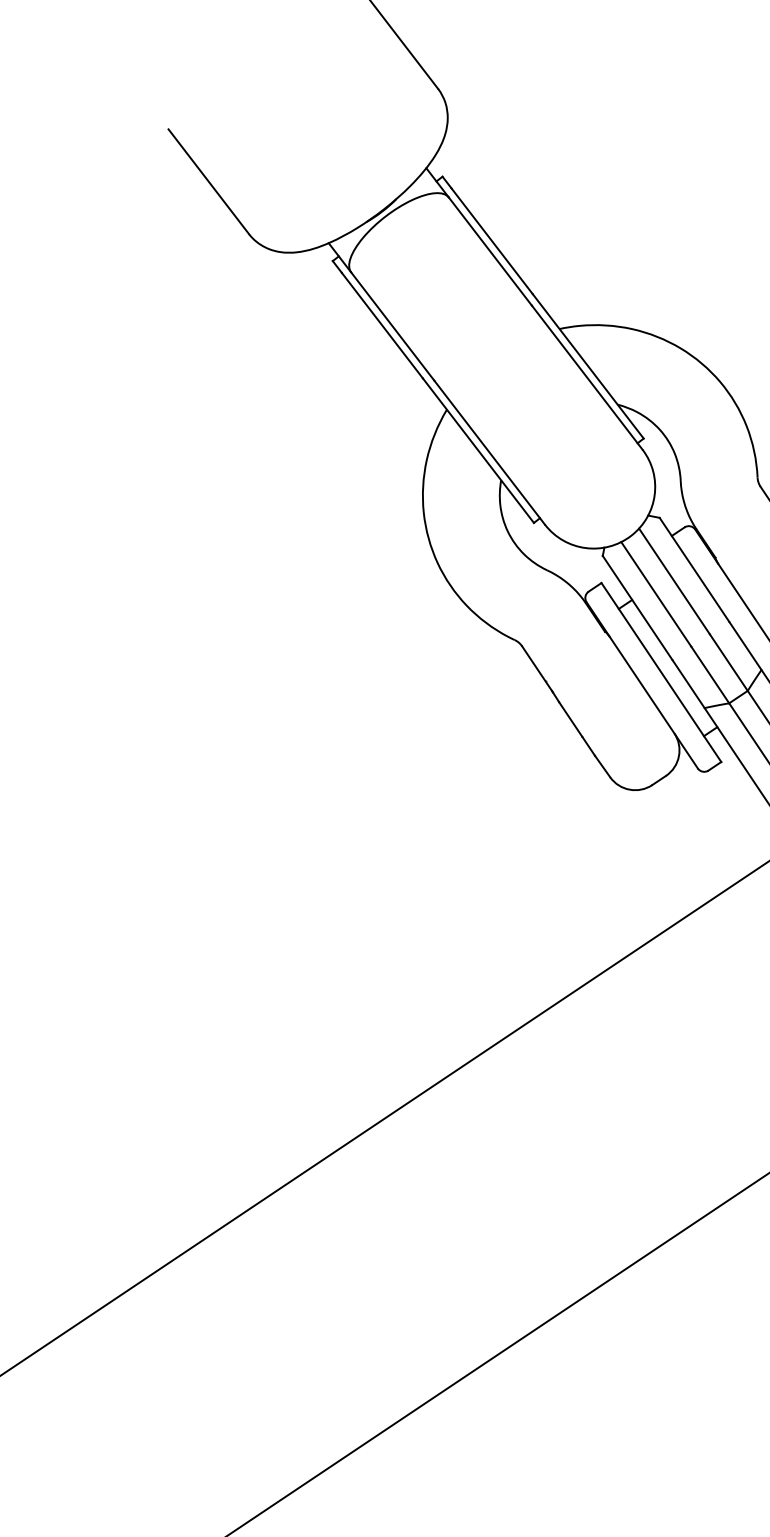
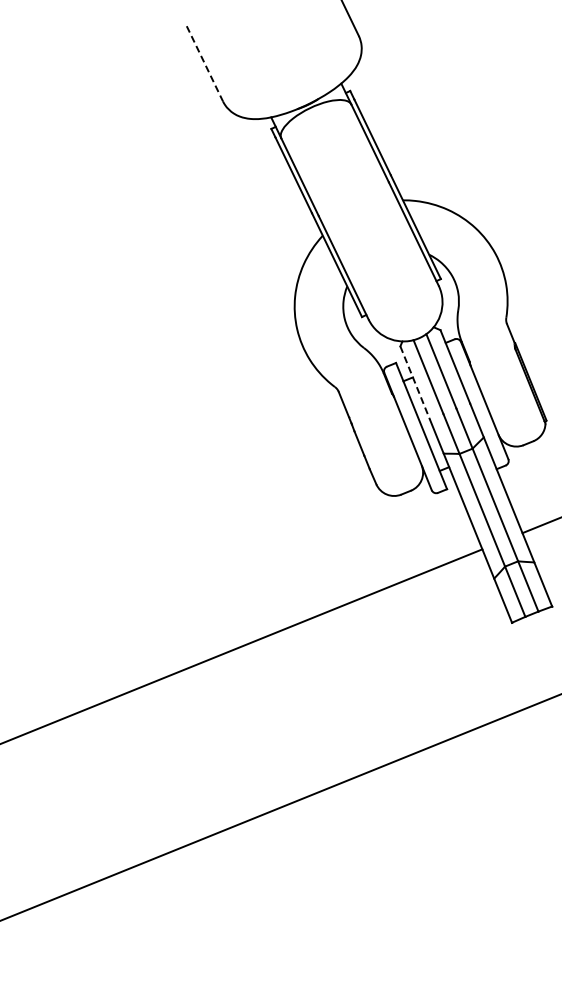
line: (208, 181) -> (204, 63), solid -> dashed
line: (638, 608) -> (415, 383), solid -> dashed

